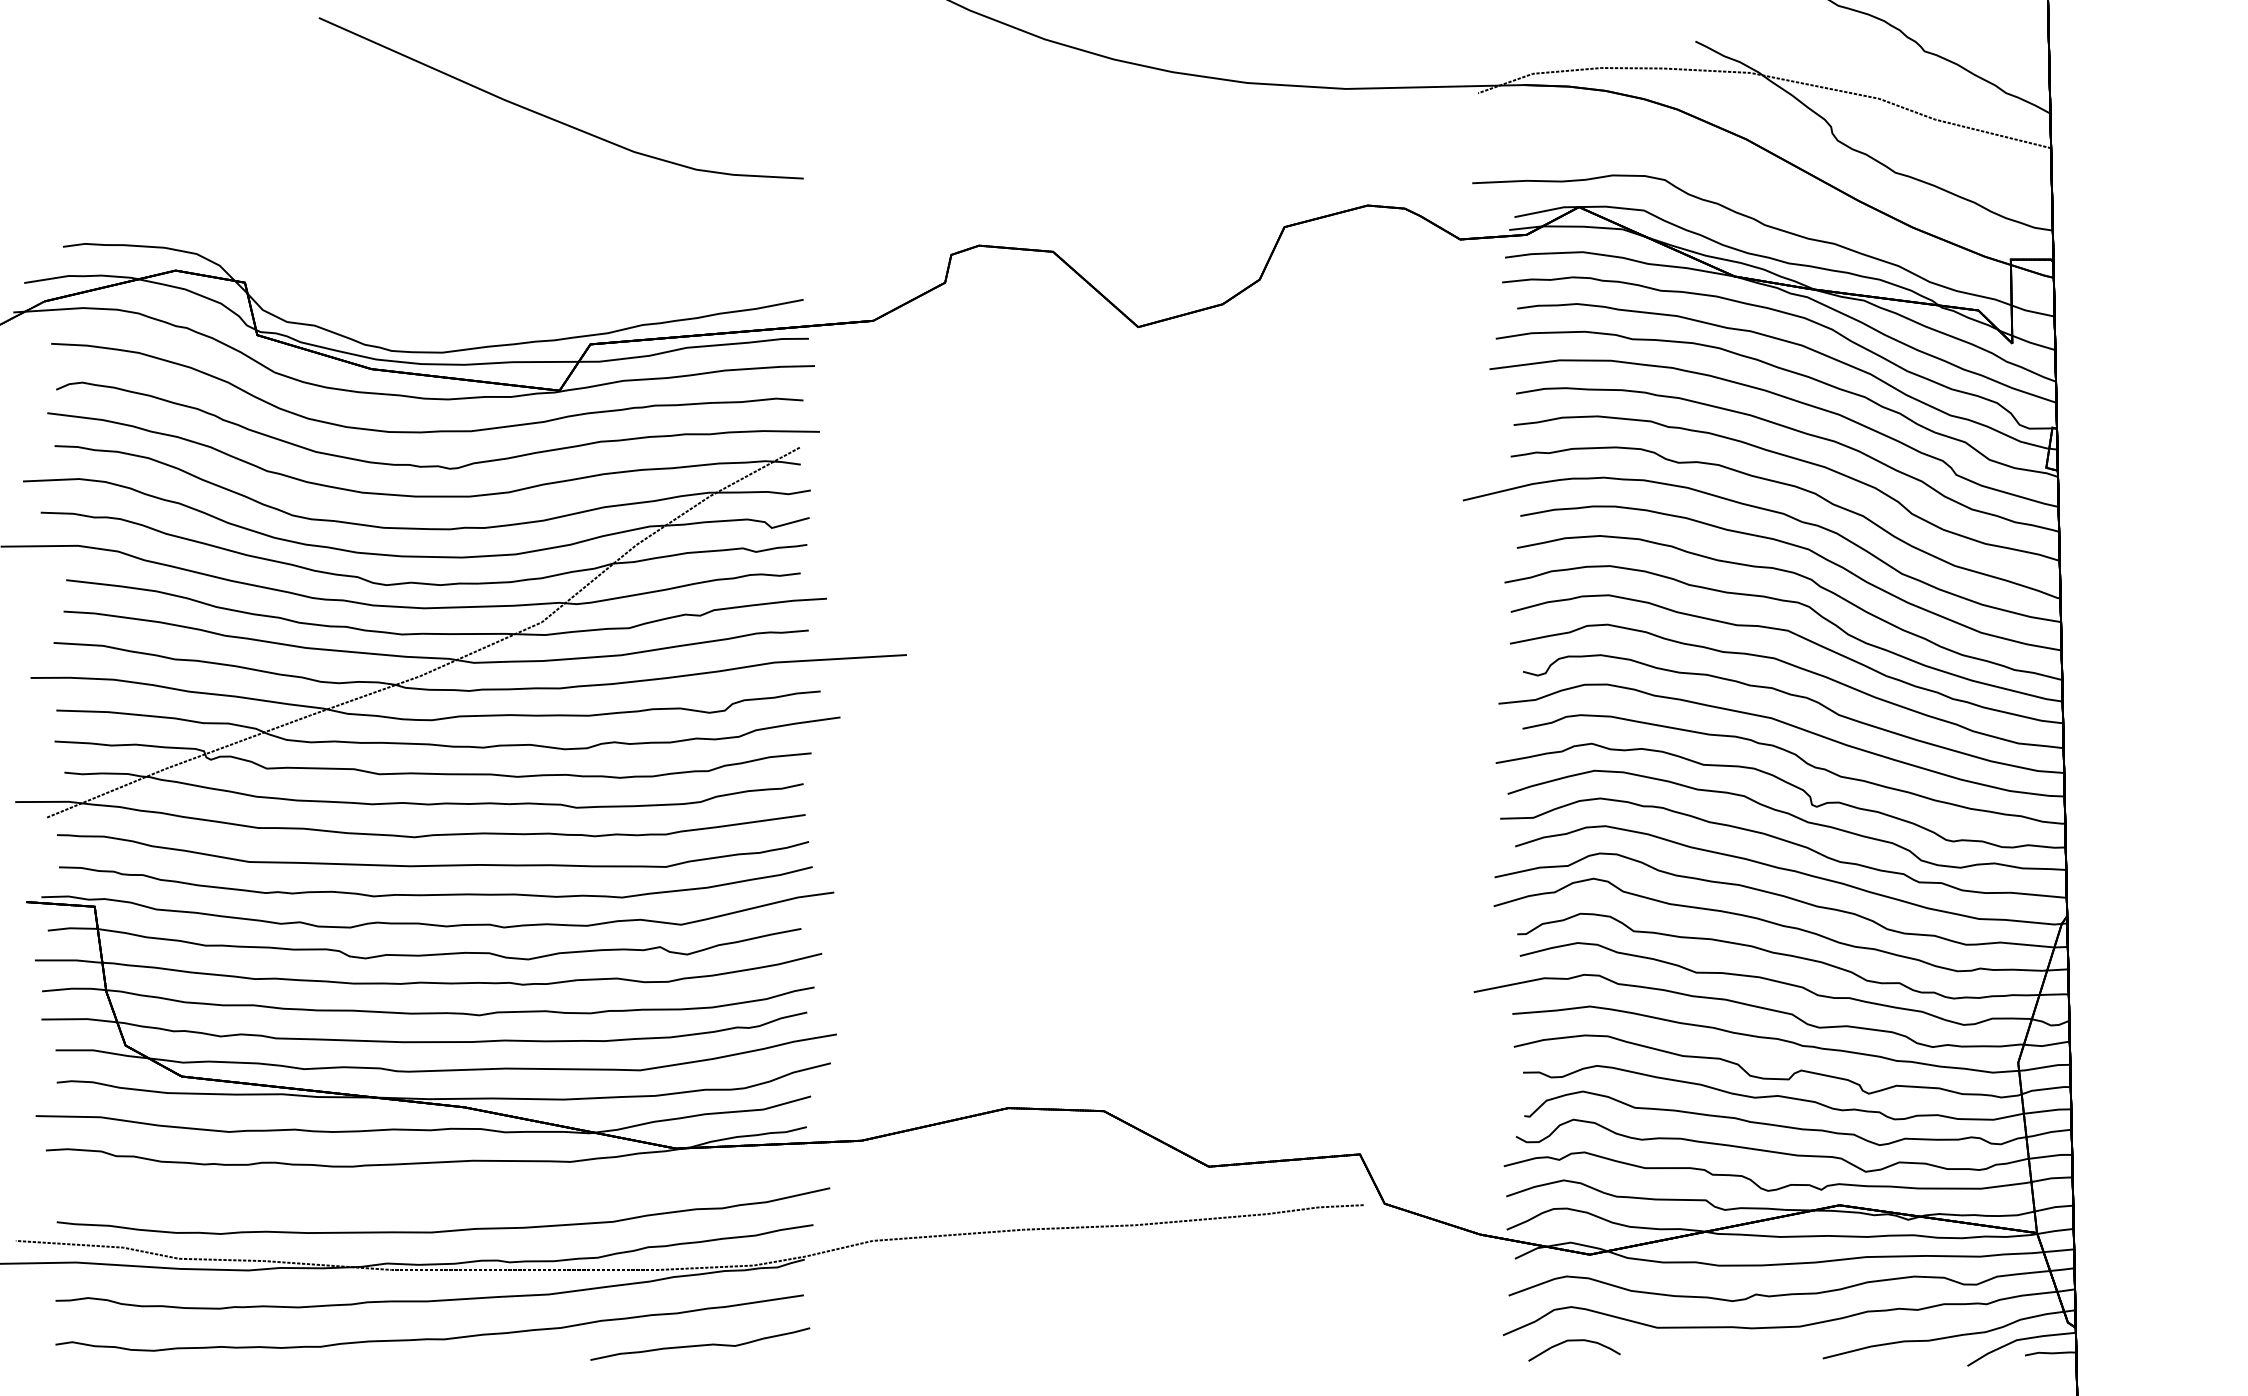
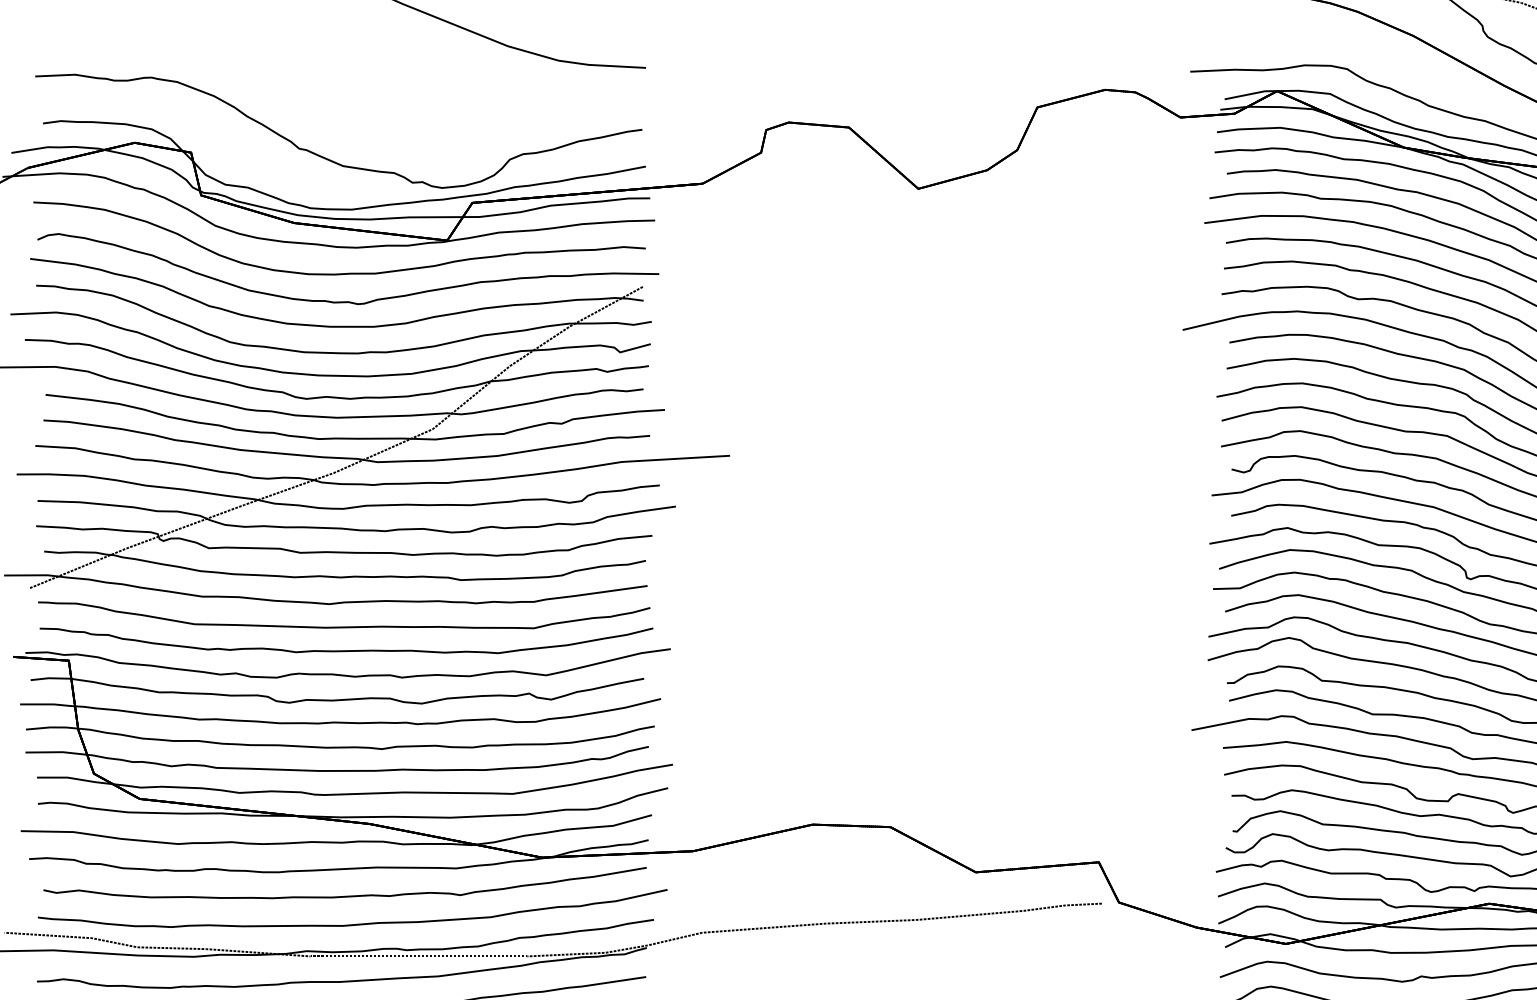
curve: (414, 290) -> (329, 159), added
part: (433, 1195) -> (344, 895), added

